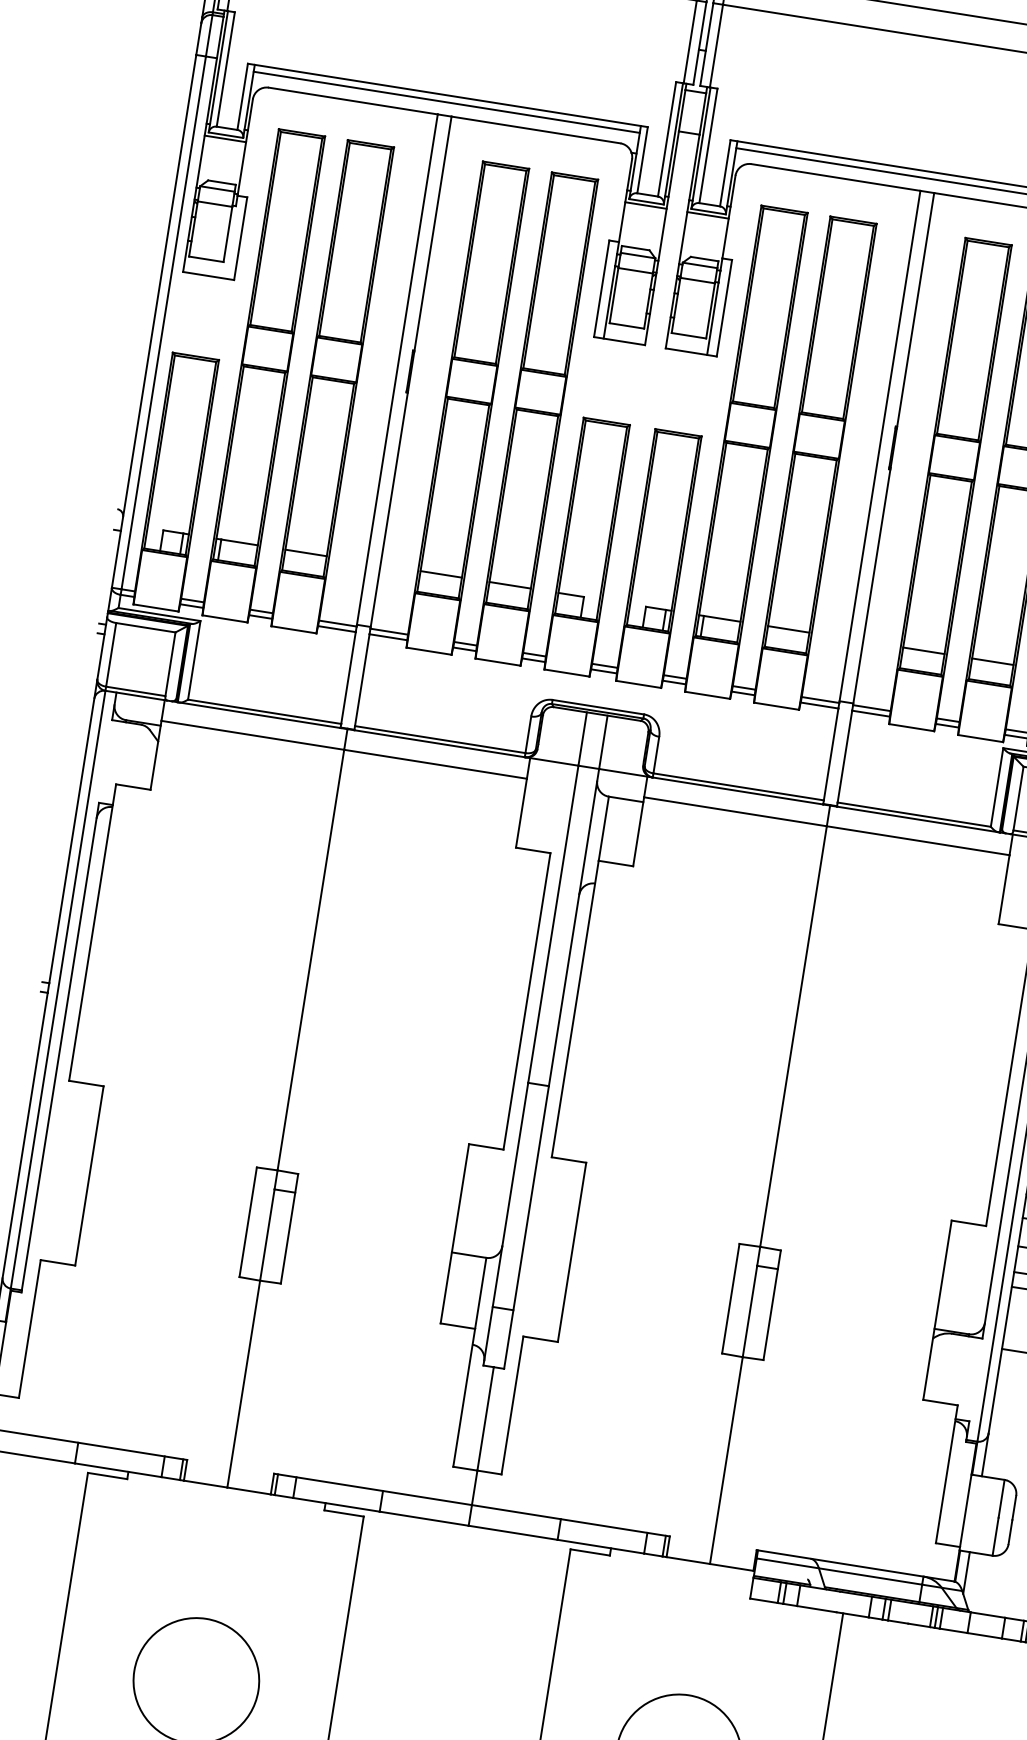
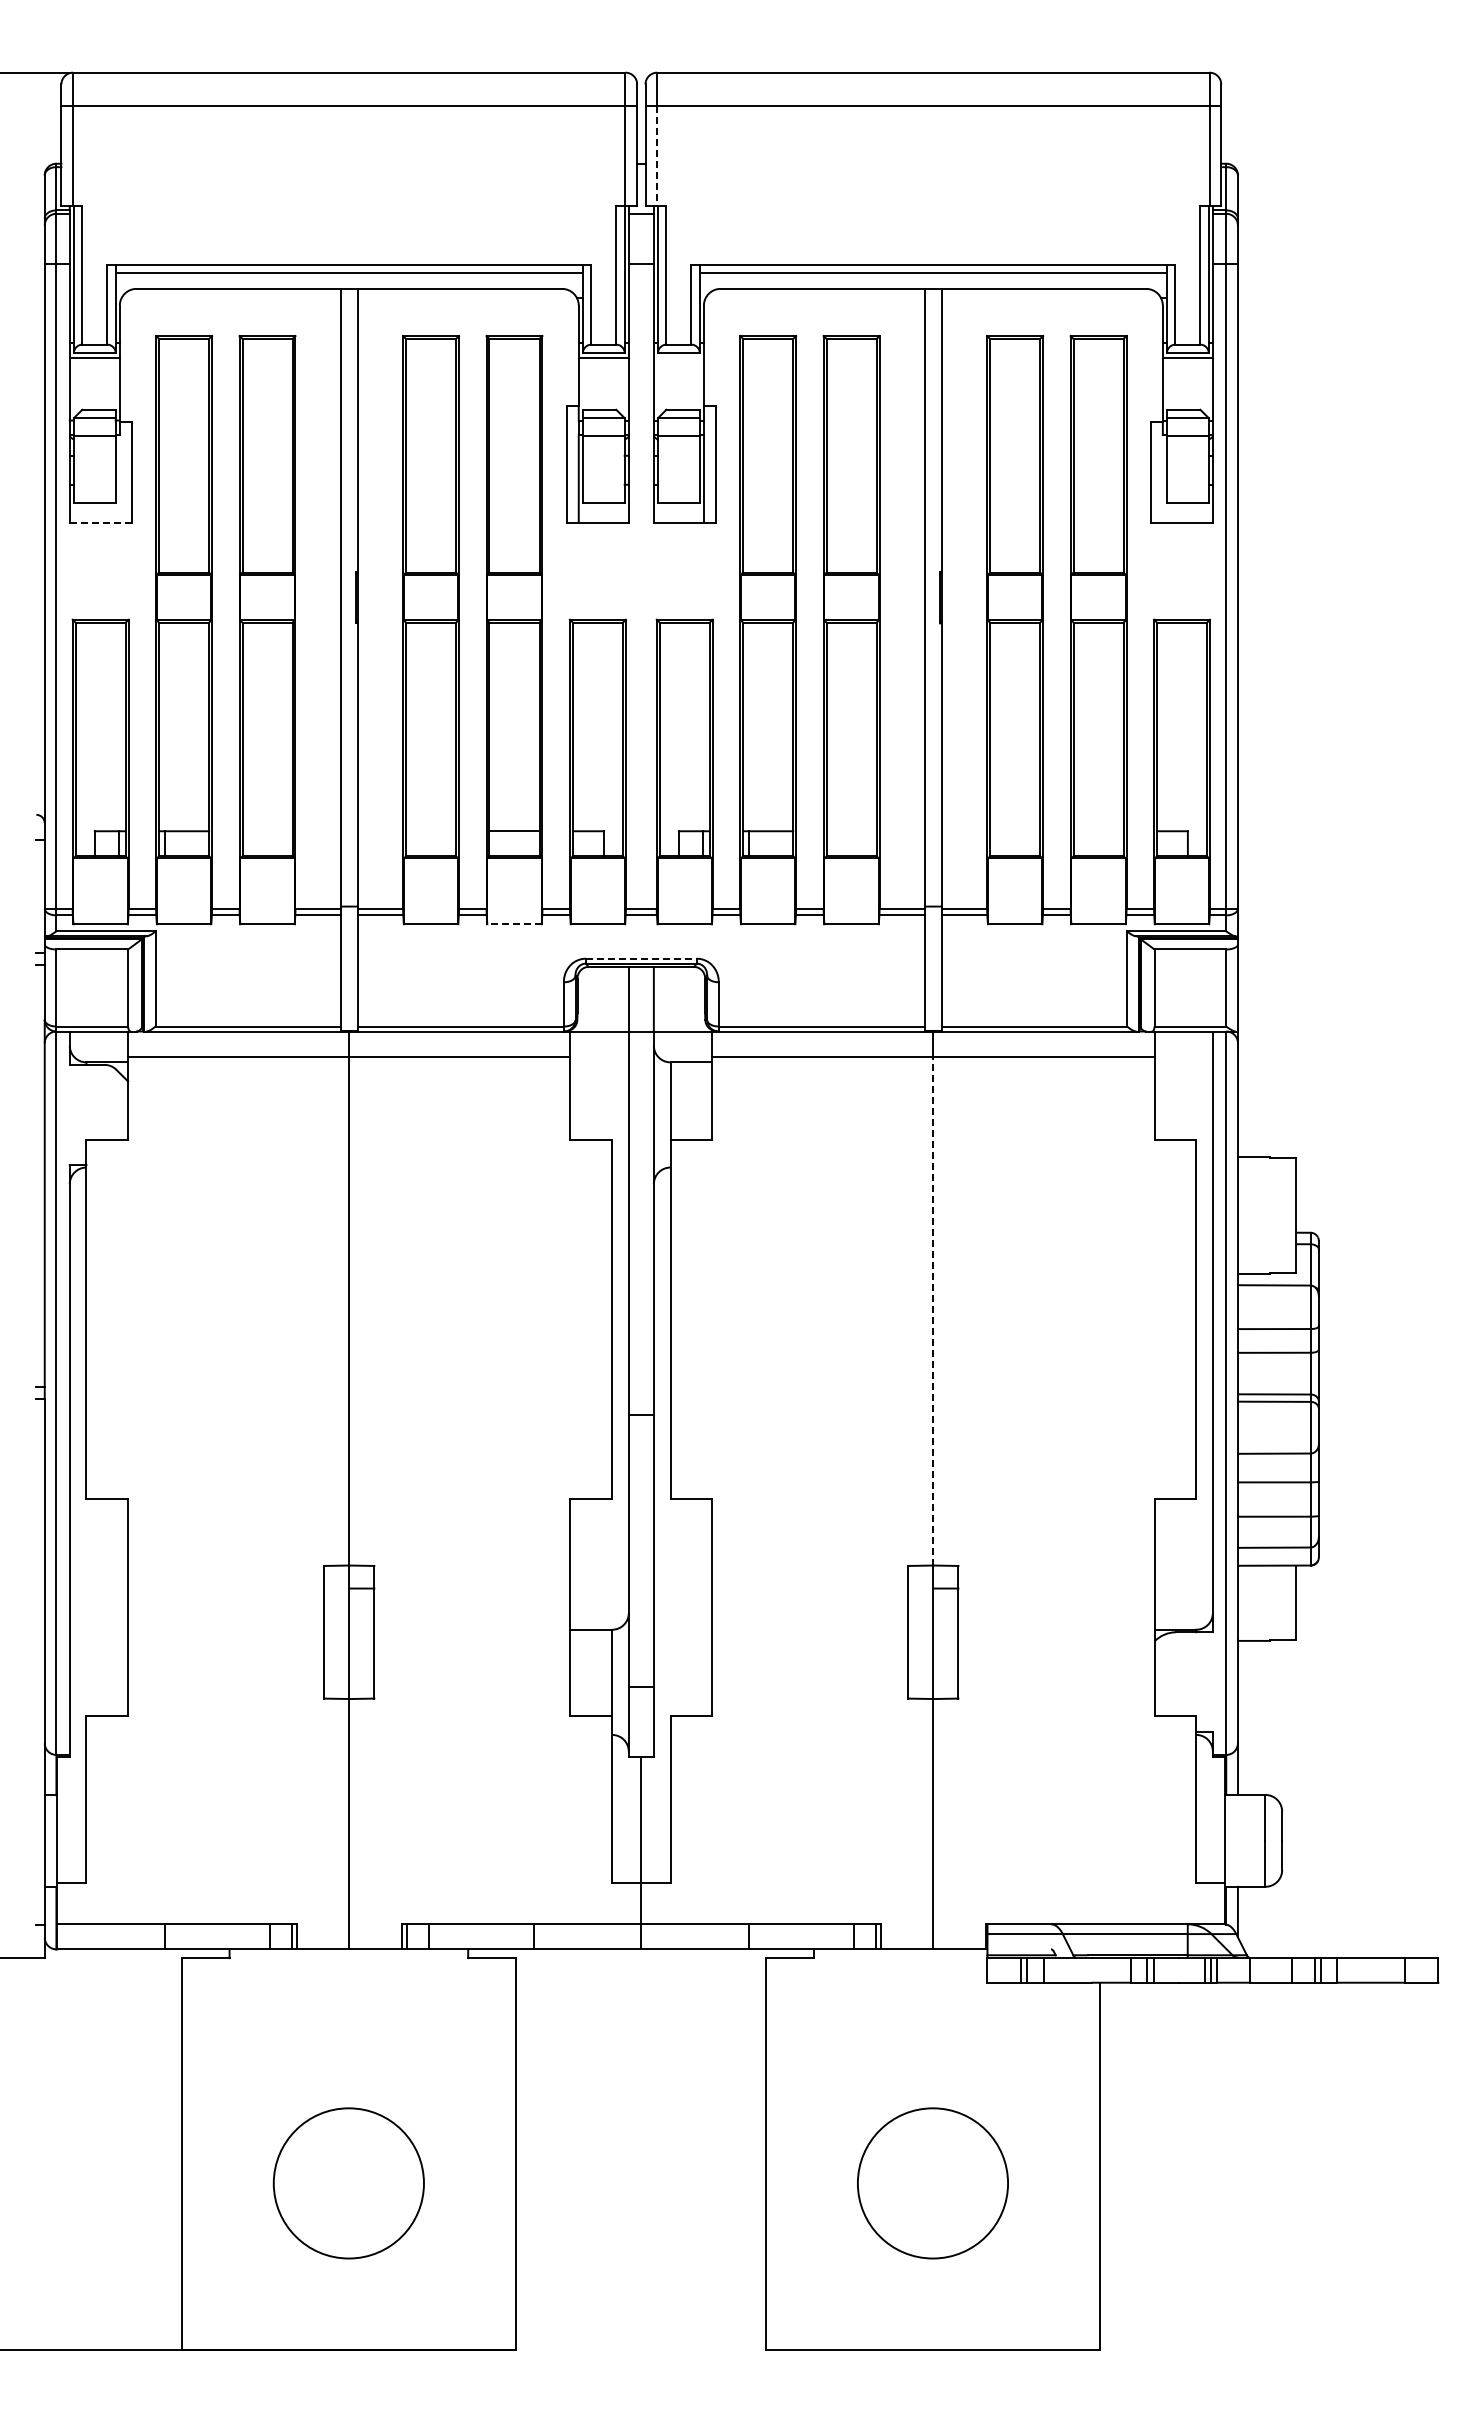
line: (716, 46) -> (657, 156), solid -> dashed
line: (707, 215) -> (678, 357), removed
line: (208, 275) -> (100, 522), solid -> dashed
line: (306, 553) -> (267, 831), removed
line: (441, 574) -> (431, 831), removed
line: (788, 629) -> (851, 831), removed
line: (924, 651) -> (1015, 831), removed
line: (992, 661) -> (1098, 831), removed
line: (498, 662) -> (514, 924), solid -> dashed
line: (598, 707) -> (641, 958), solid -> dashed
line: (793, 1036) -> (933, 1310), solid -> dashed

